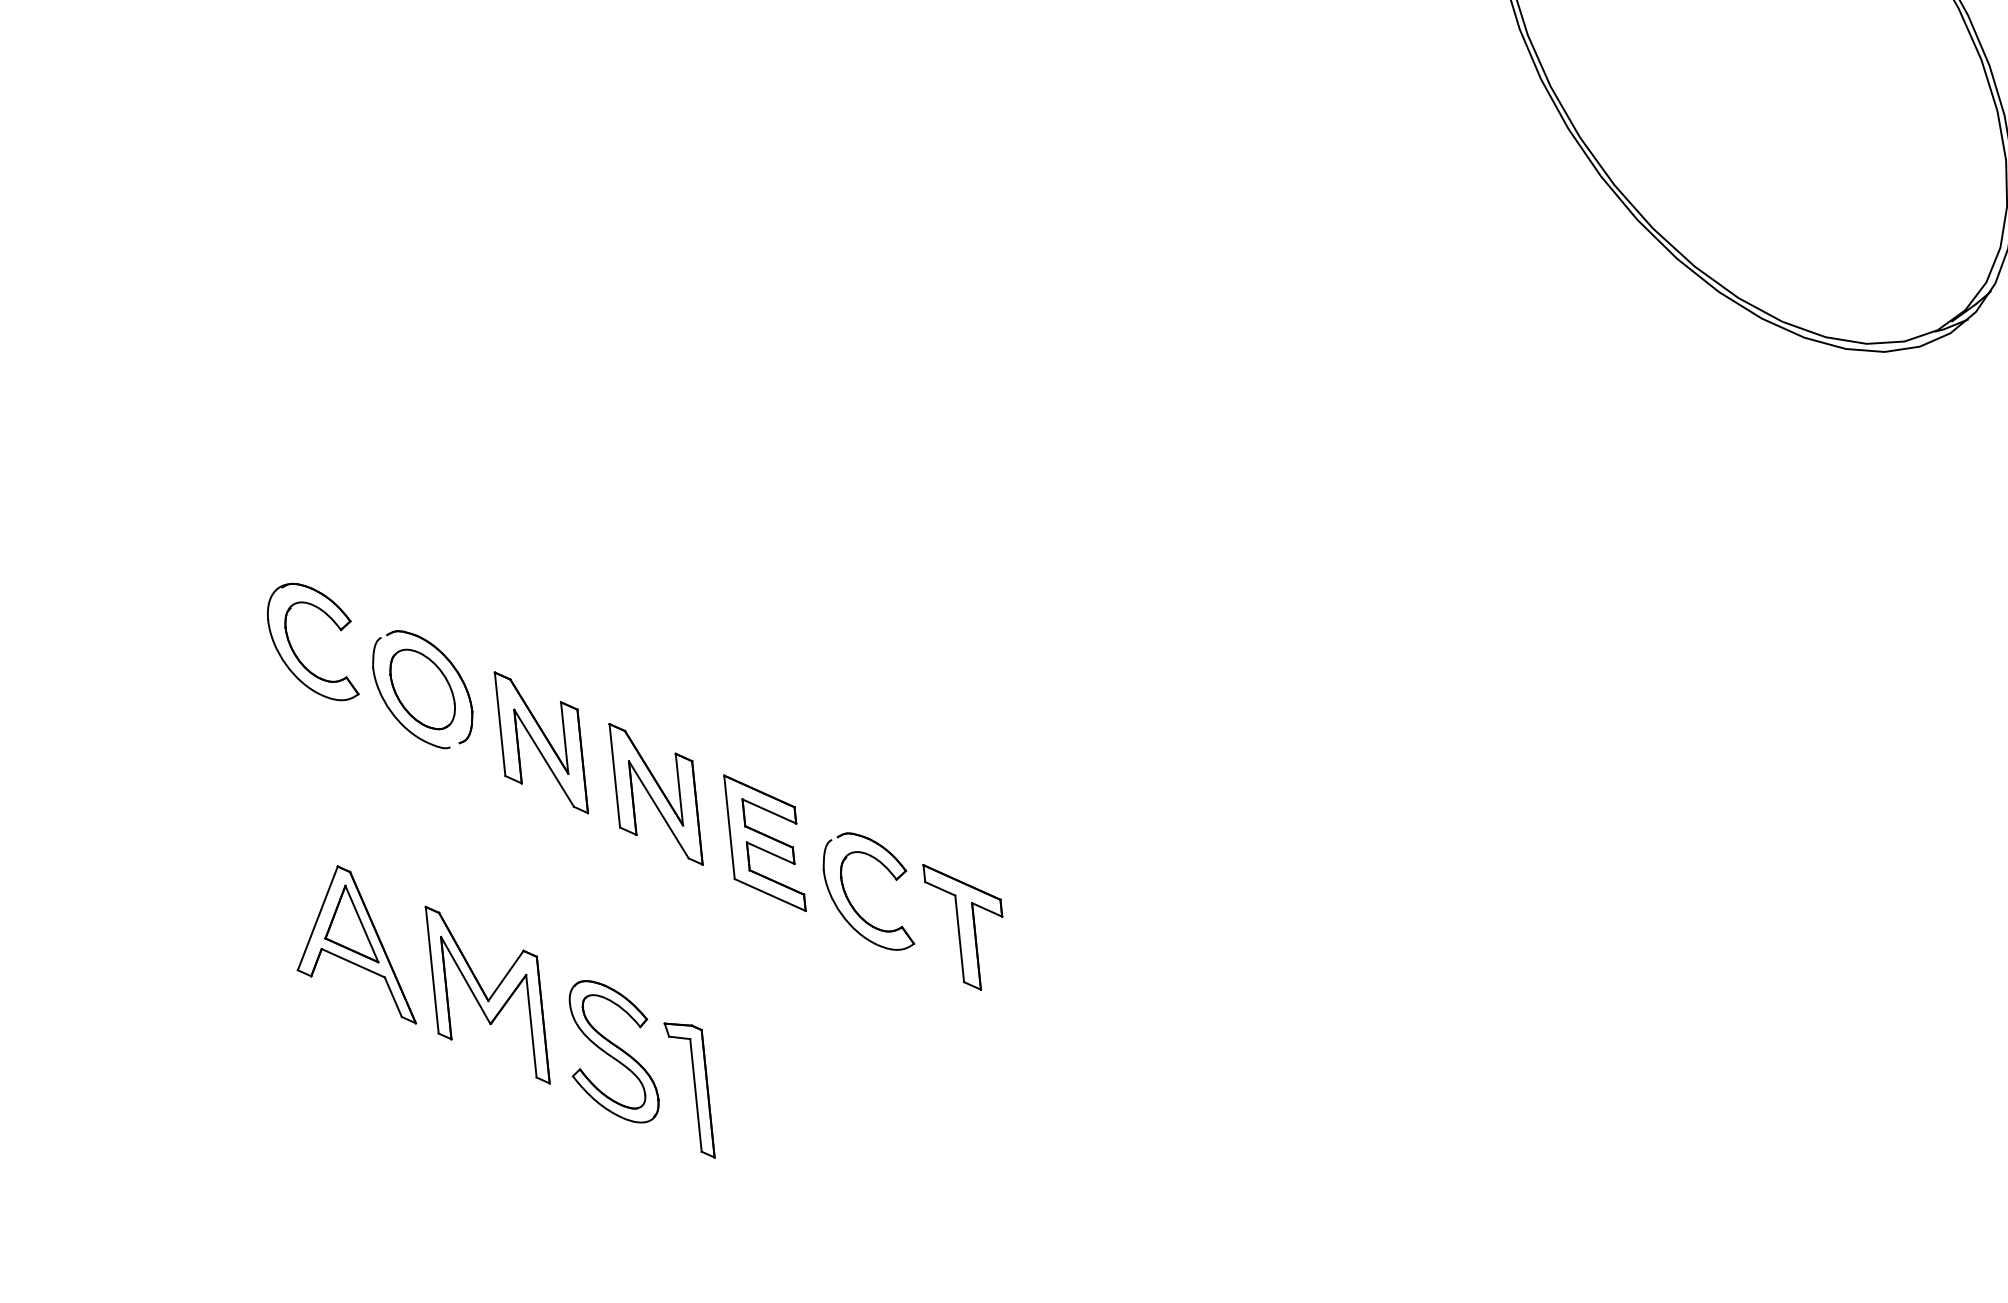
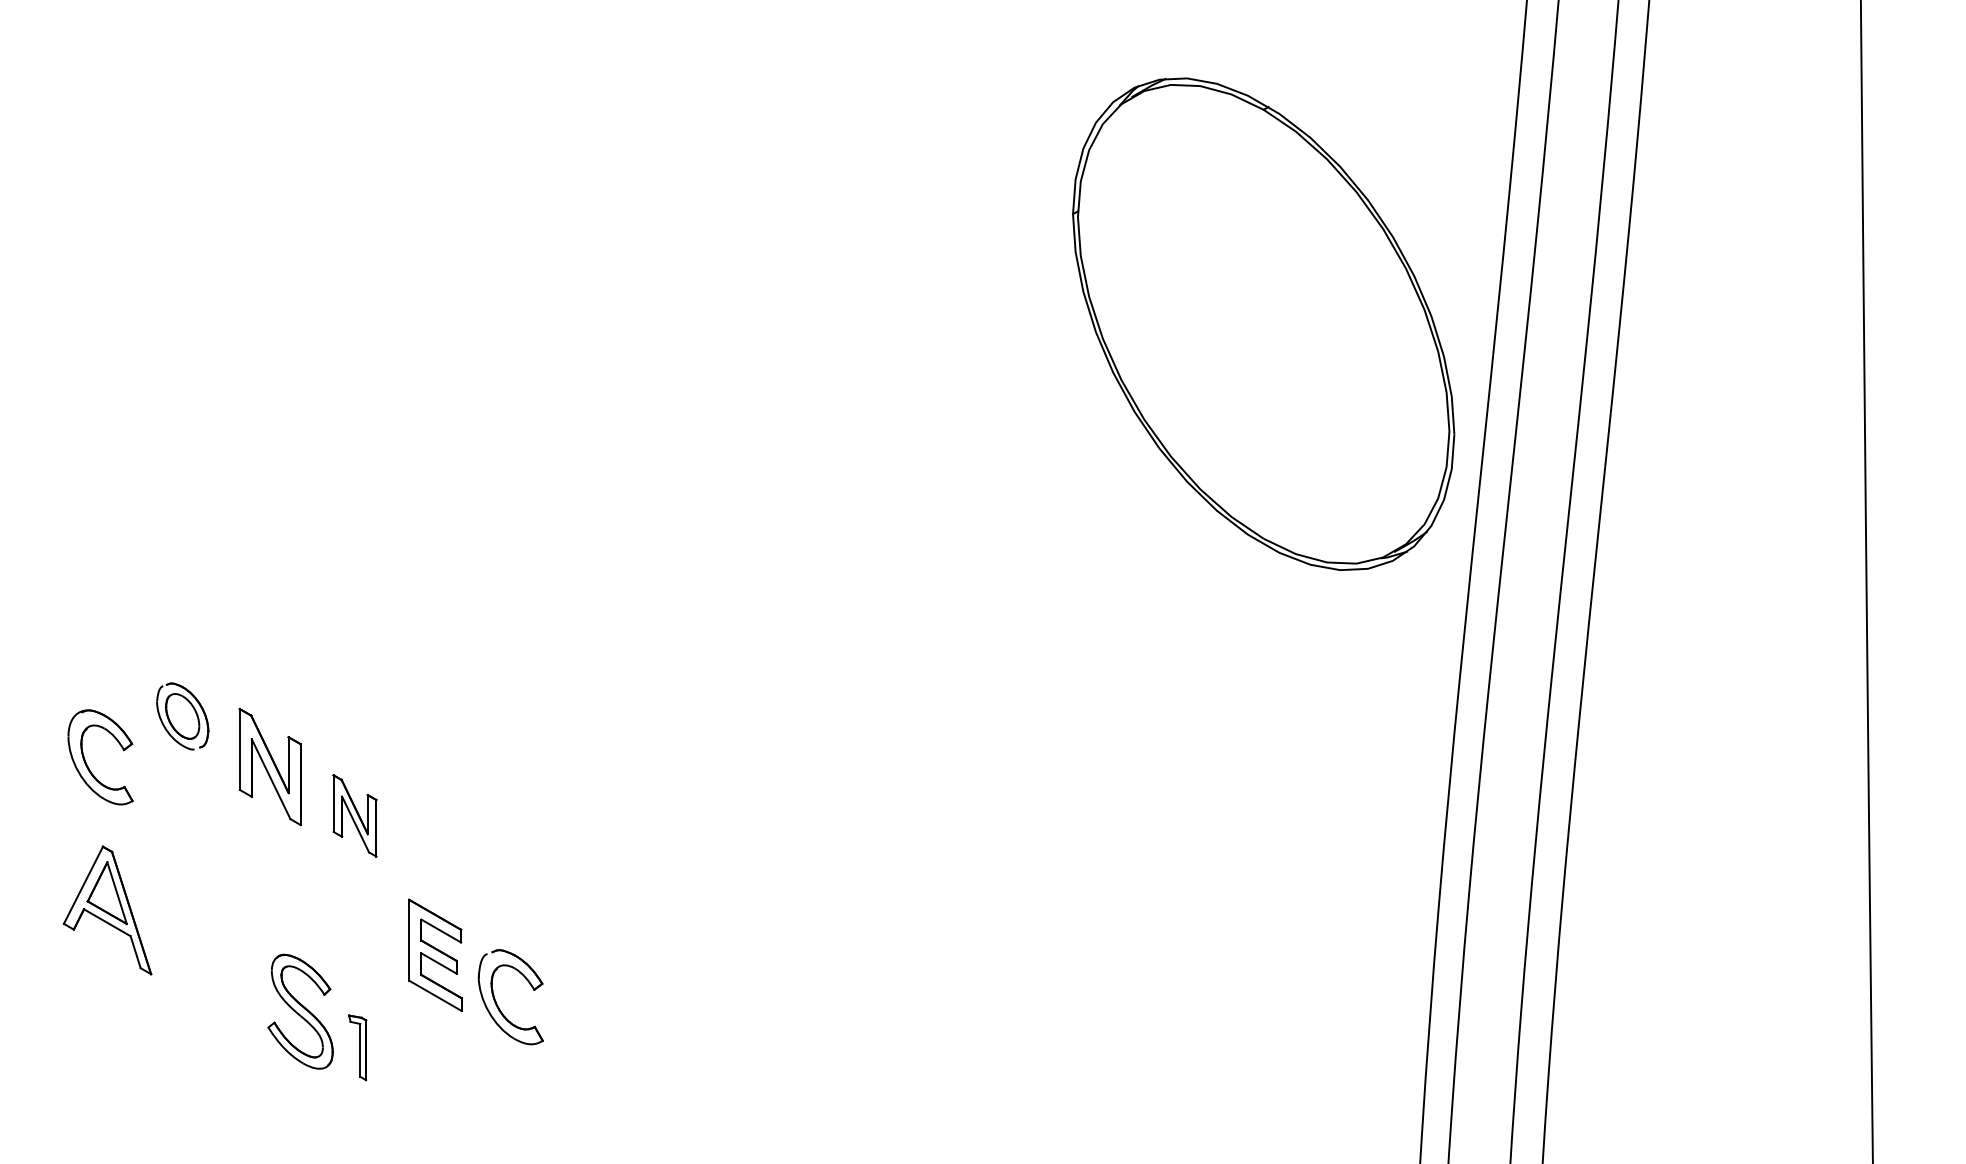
part: (296, 653) -> (87, 764), moved
part: (422, 689) -> (182, 716), size x0.7
part: (655, 793) -> (354, 815), size x0.7
part: (765, 842) -> (435, 954), moved
part: (851, 901) -> (497, 1003), moved
part: (966, 925) -> (584, 941), removed
part: (487, 994) -> (208, 957), removed
part: (689, 1090) -> (357, 1047), size x0.6

